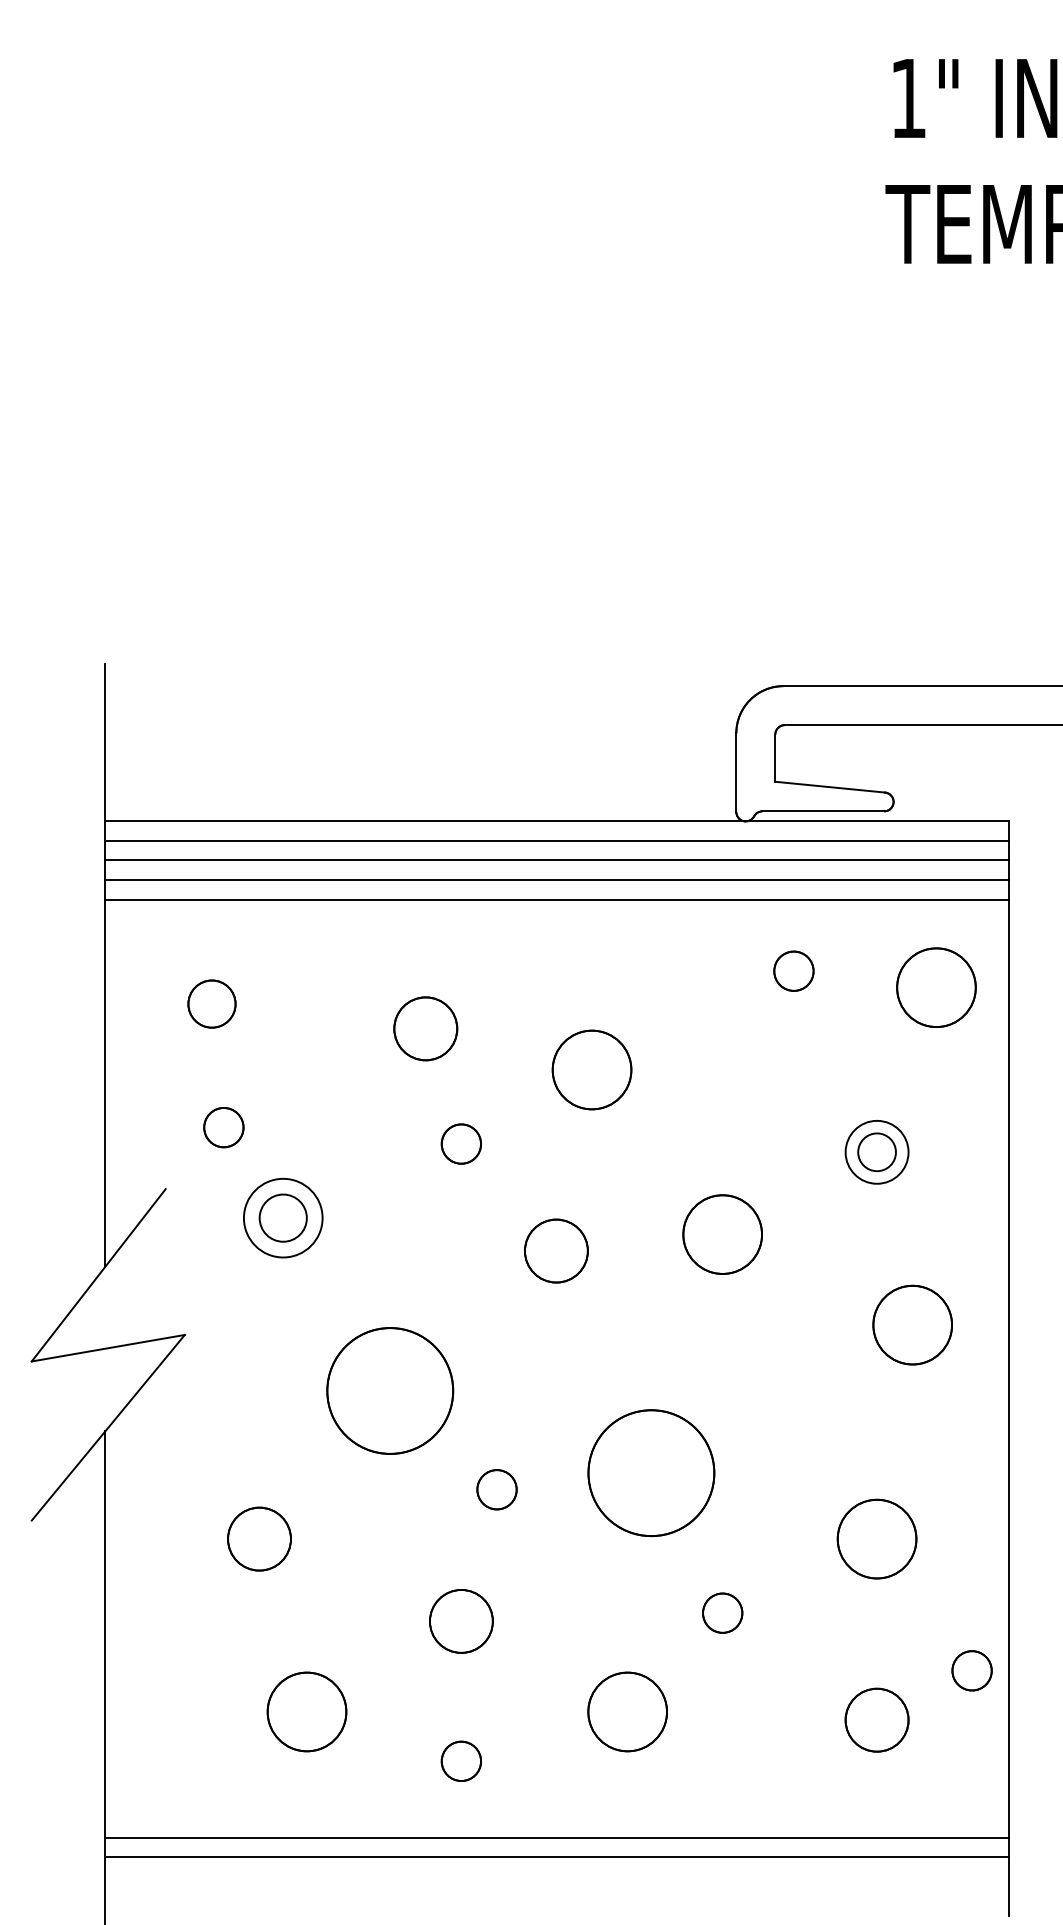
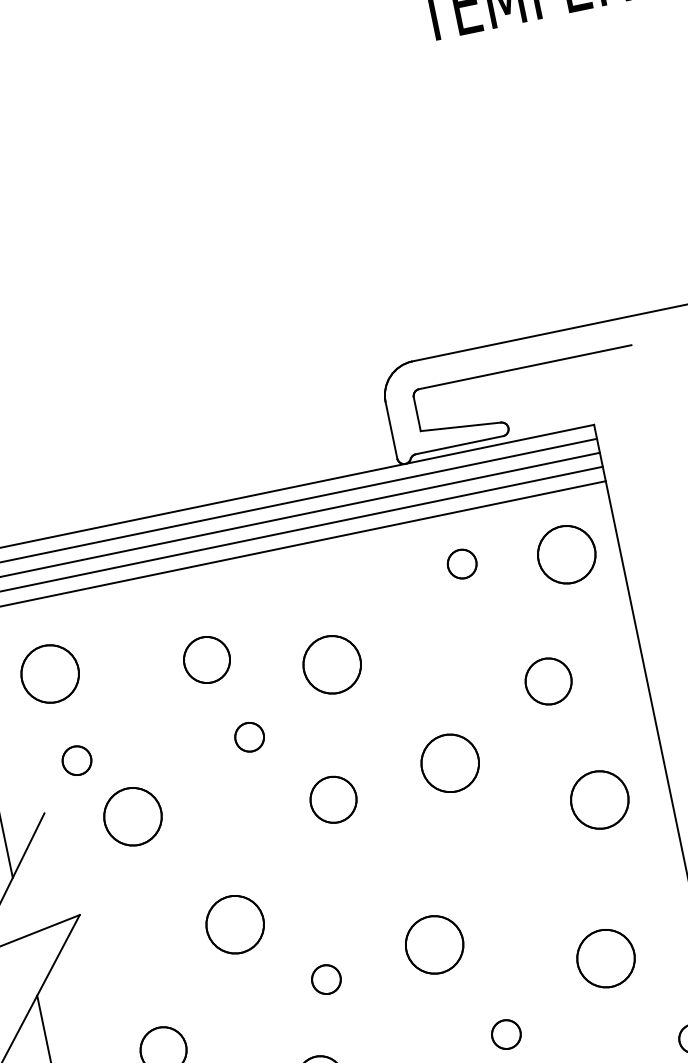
part: (211, 1003) -> (49, 673), size x1.67
circle: (876, 1151) -> (548, 680), size x1.67
circle: (282, 1217) -> (132, 816), size x1.67
part: (389, 1390) -> (234, 924), size x0.62
circle: (651, 1473) -> (434, 945), size x0.62

